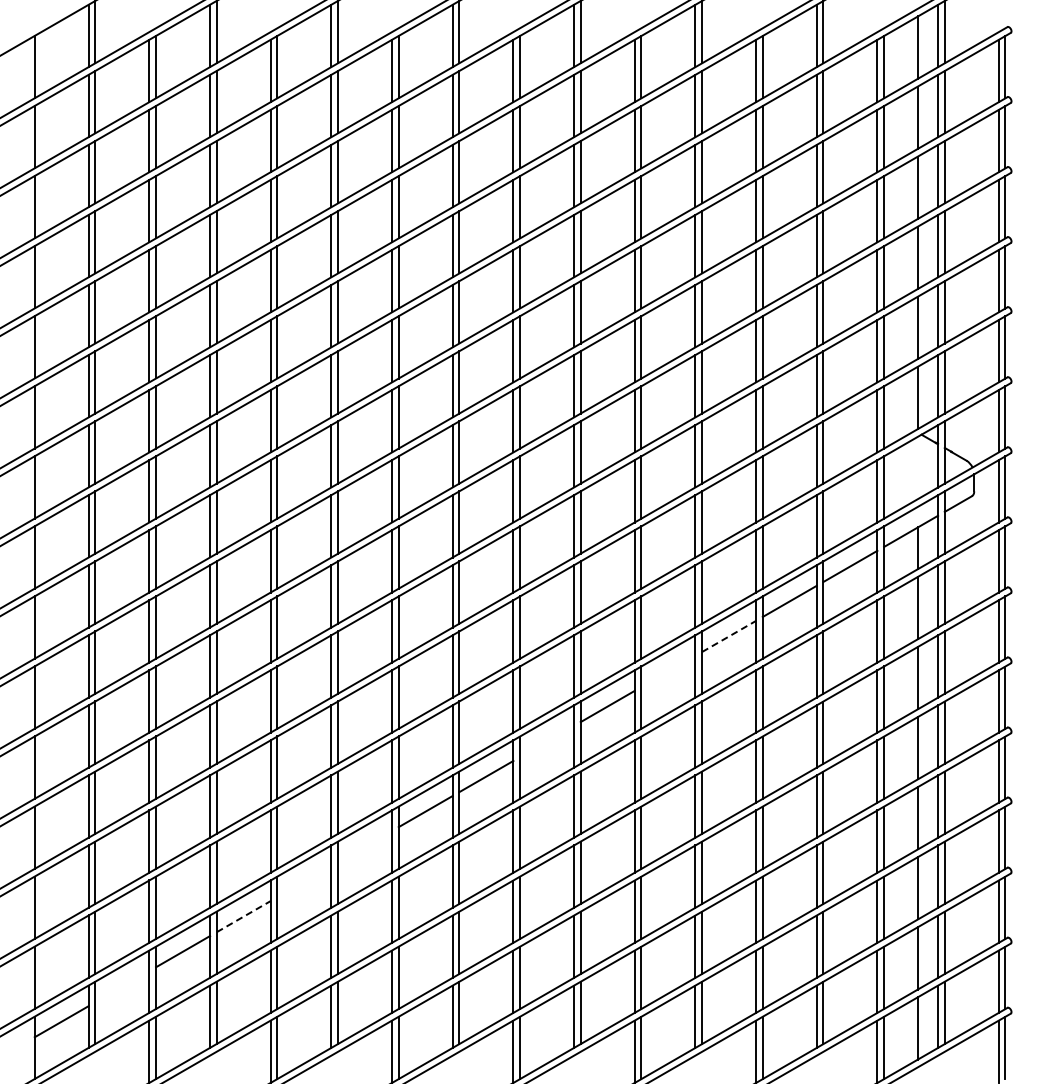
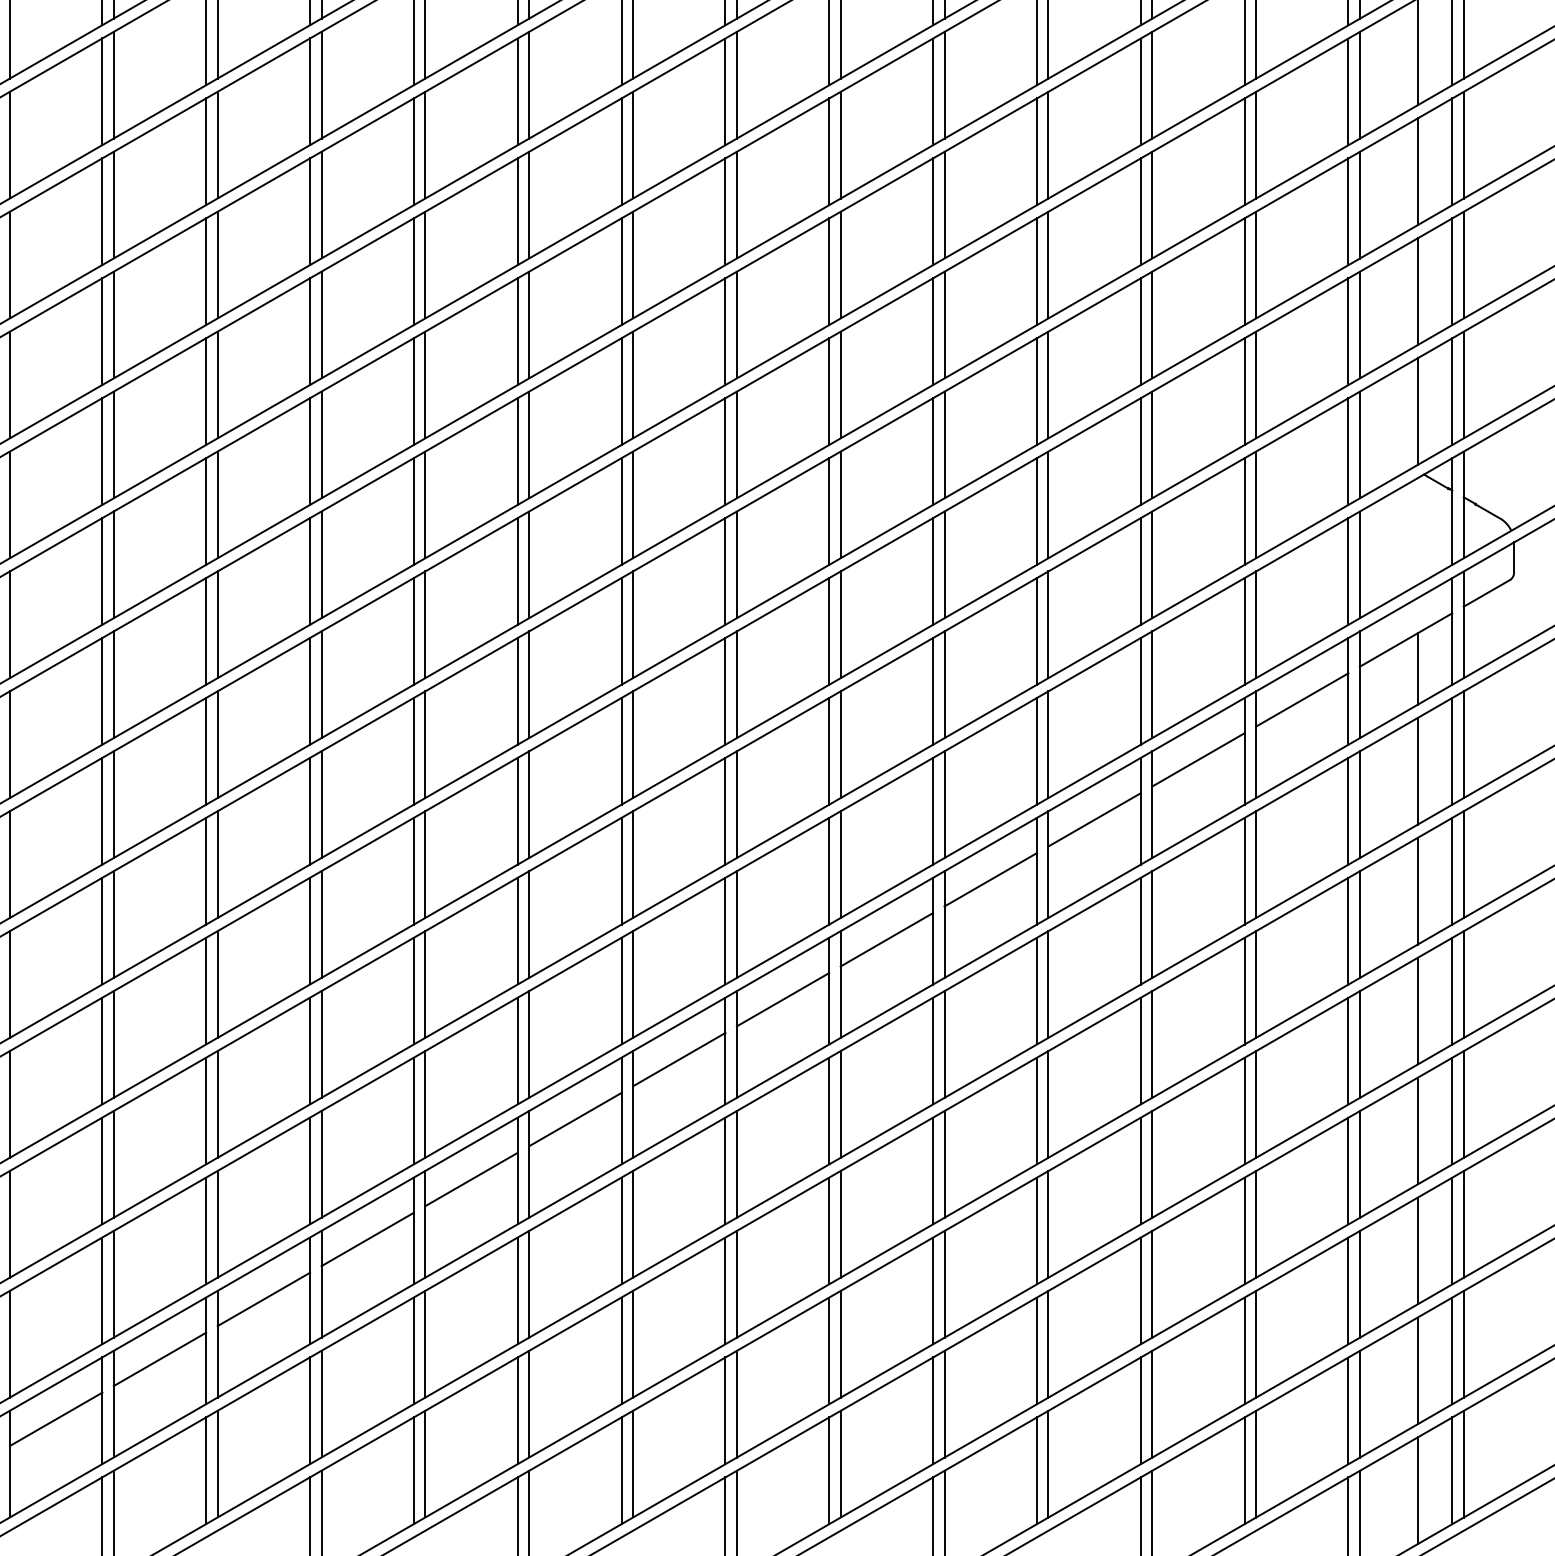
line: (729, 636) -> (1095, 819), dashed -> solid
line: (668, 671) -> (990, 879), added
line: (547, 741) -> (783, 999), added
line: (365, 846) -> (472, 1179), added
line: (304, 881) -> (367, 1239), added
line: (244, 916) -> (265, 1299), dashed -> solid
line: (122, 986) -> (56, 1419), added

